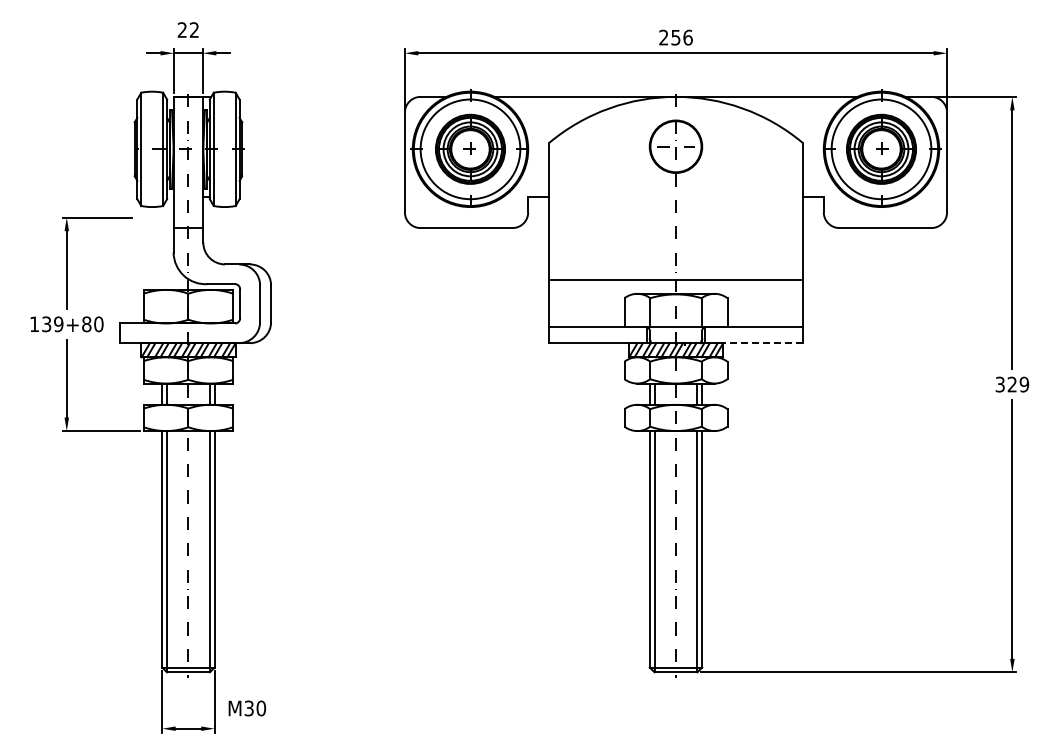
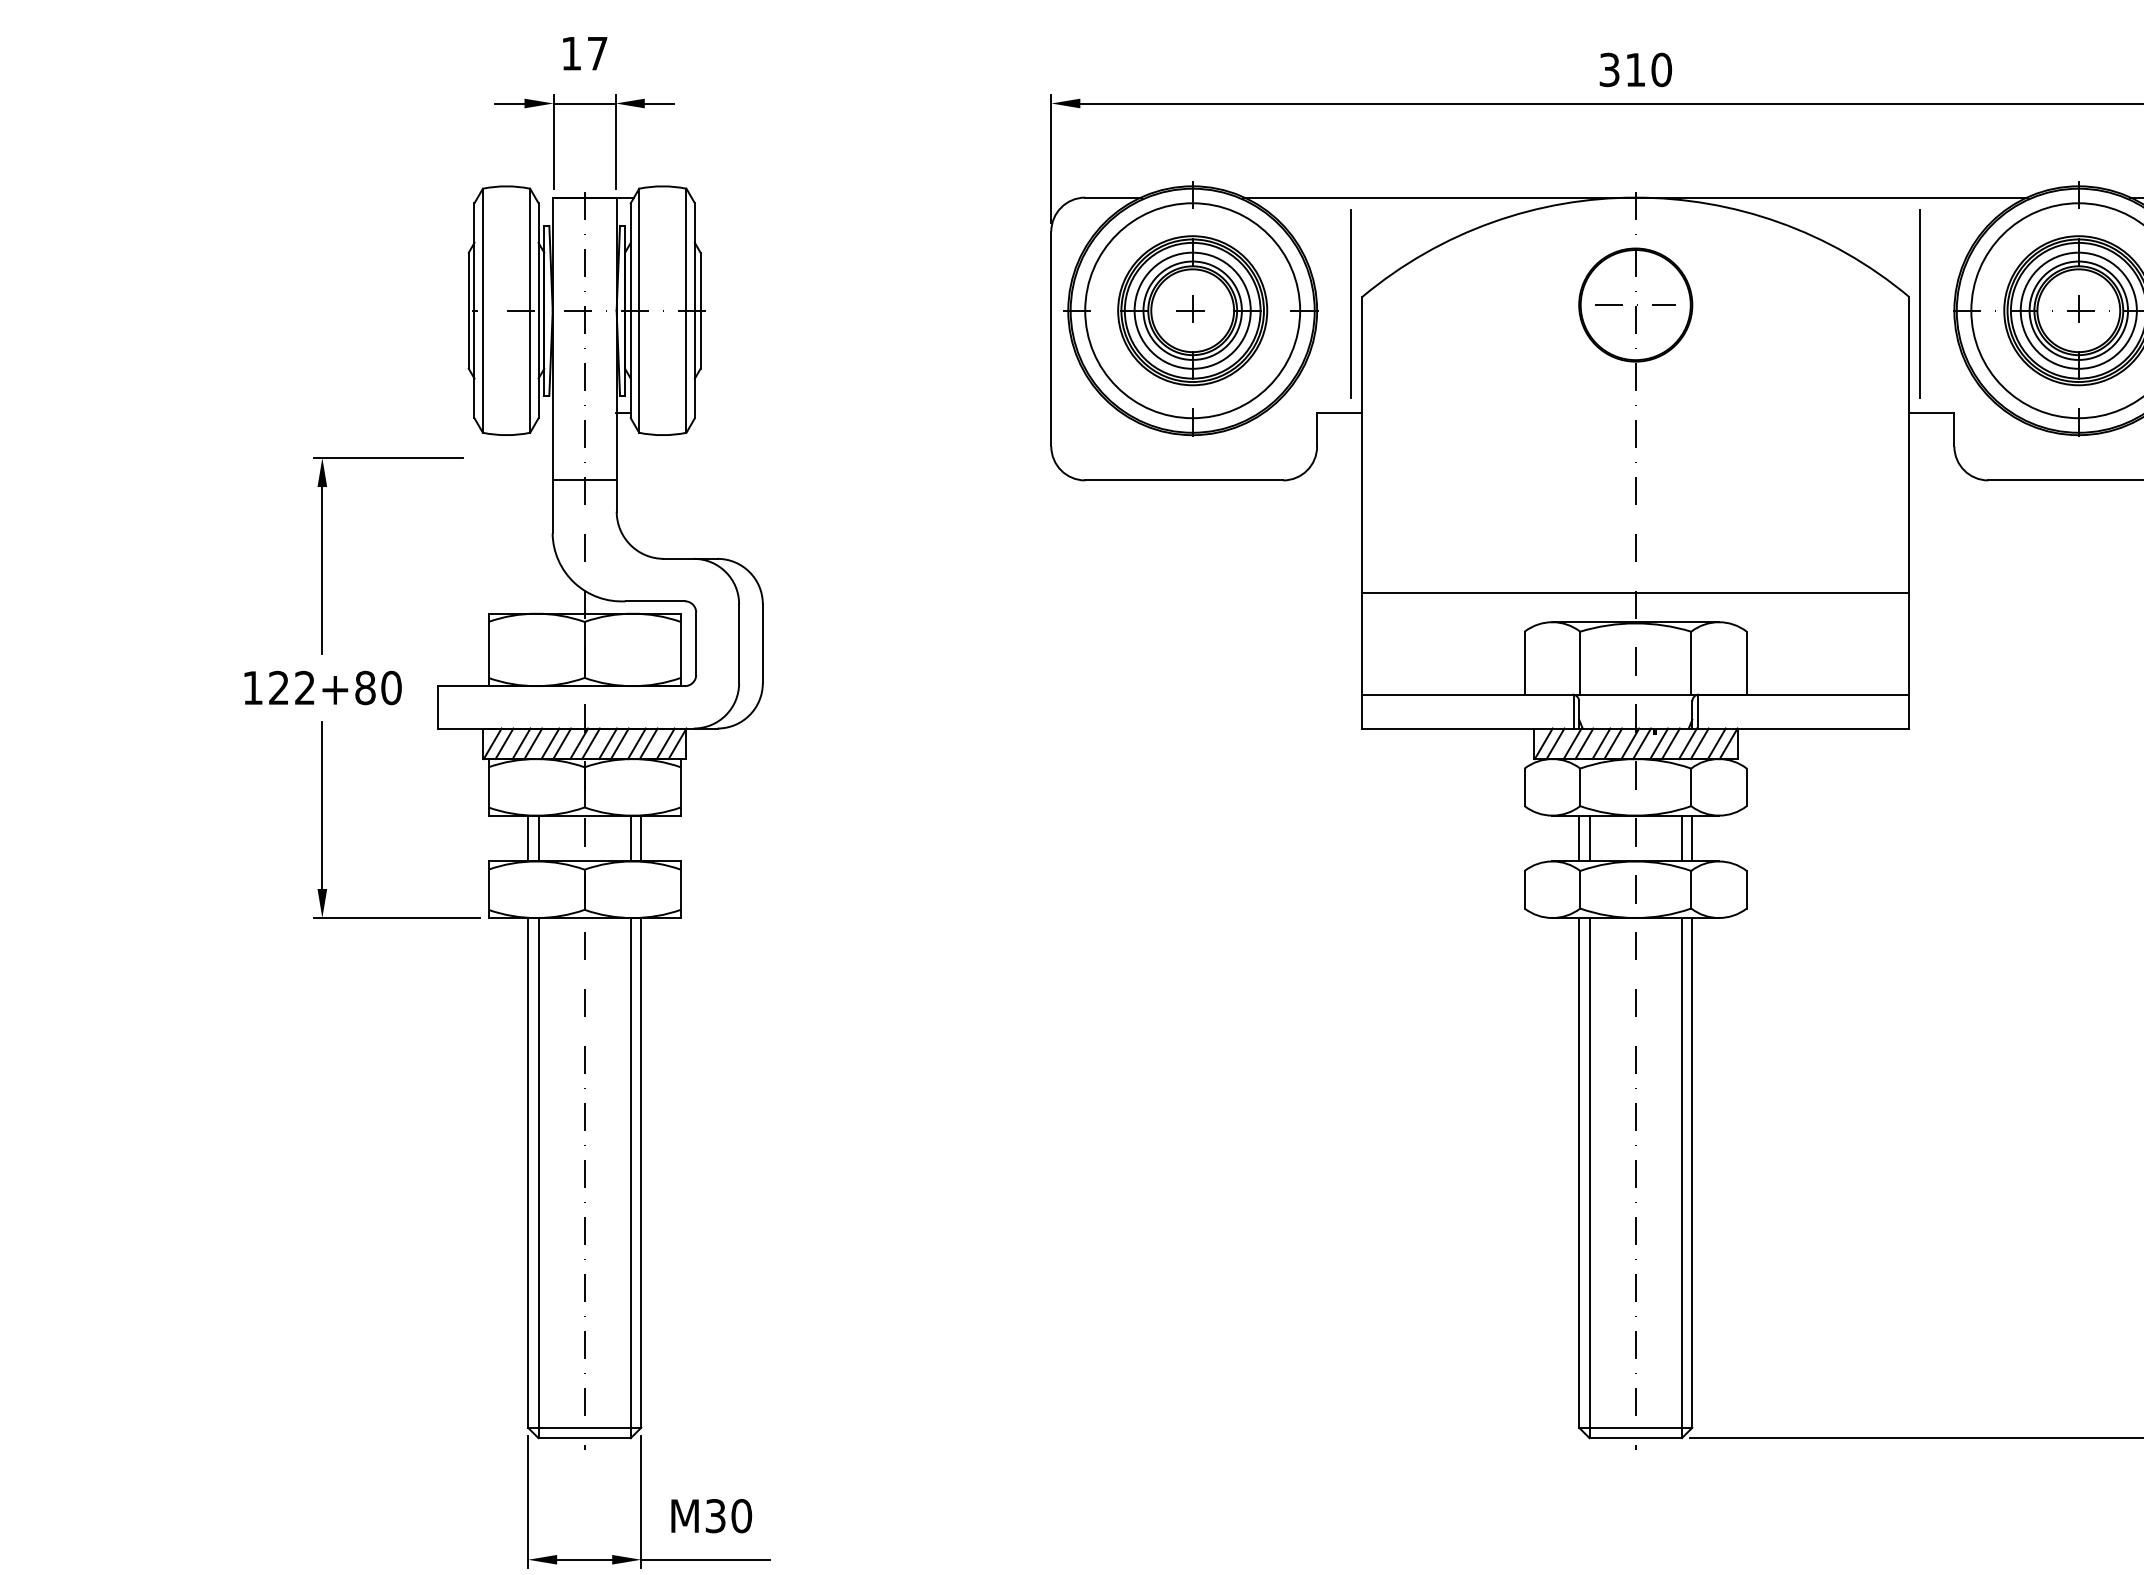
text: (187, 29) -> (582, 52), 22 -> 17
text: (675, 37) -> (1634, 69), 256 -> 310
line: (543, 145) -> (1350, 302), added
line: (808, 145) -> (1921, 302), added
text: (52, 324) -> (291, 688), 139+80 -> 122+80
line: (763, 343) -> (1824, 729), dashed -> solid
line: (244, 728) -> (705, 1559), added

